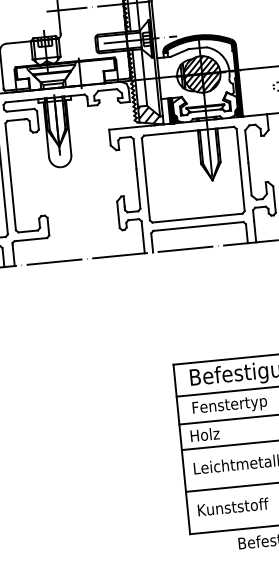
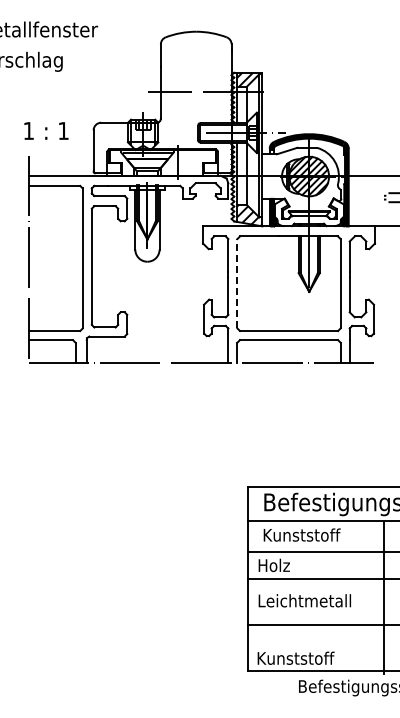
line: (145, 179) -> (237, 283), solid -> dashed
text: (230, 405) -> (304, 536), Fenstertyp -> Kunststoff
text: (232, 506) -> (295, 657), moved

